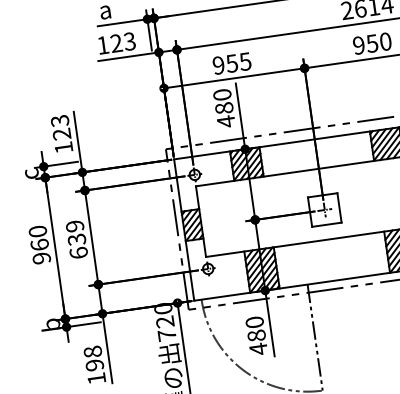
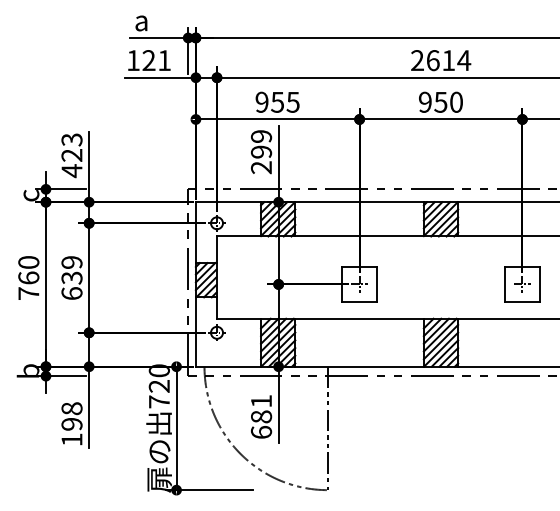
text: (129, 41) -> (164, 60), 123 -> 121
text: (224, 108) -> (261, 152), 480 -> 299
text: (63, 148) -> (71, 171), 123 -> 423
text: (41, 258) -> (28, 293), 960 -> 760
text: (256, 336) -> (261, 417), 480 -> 681

